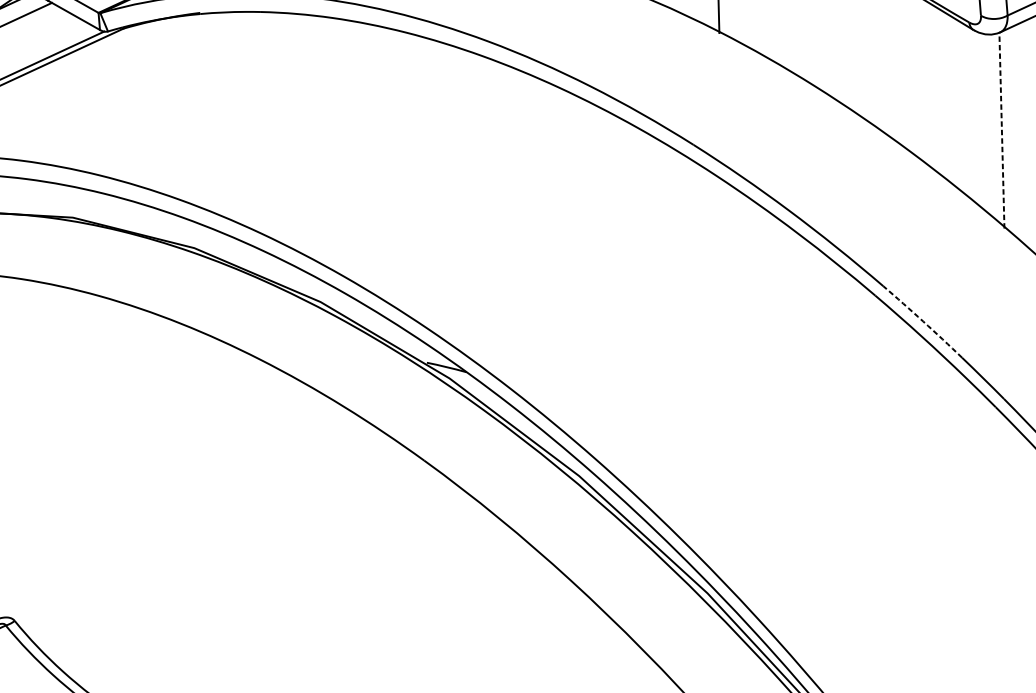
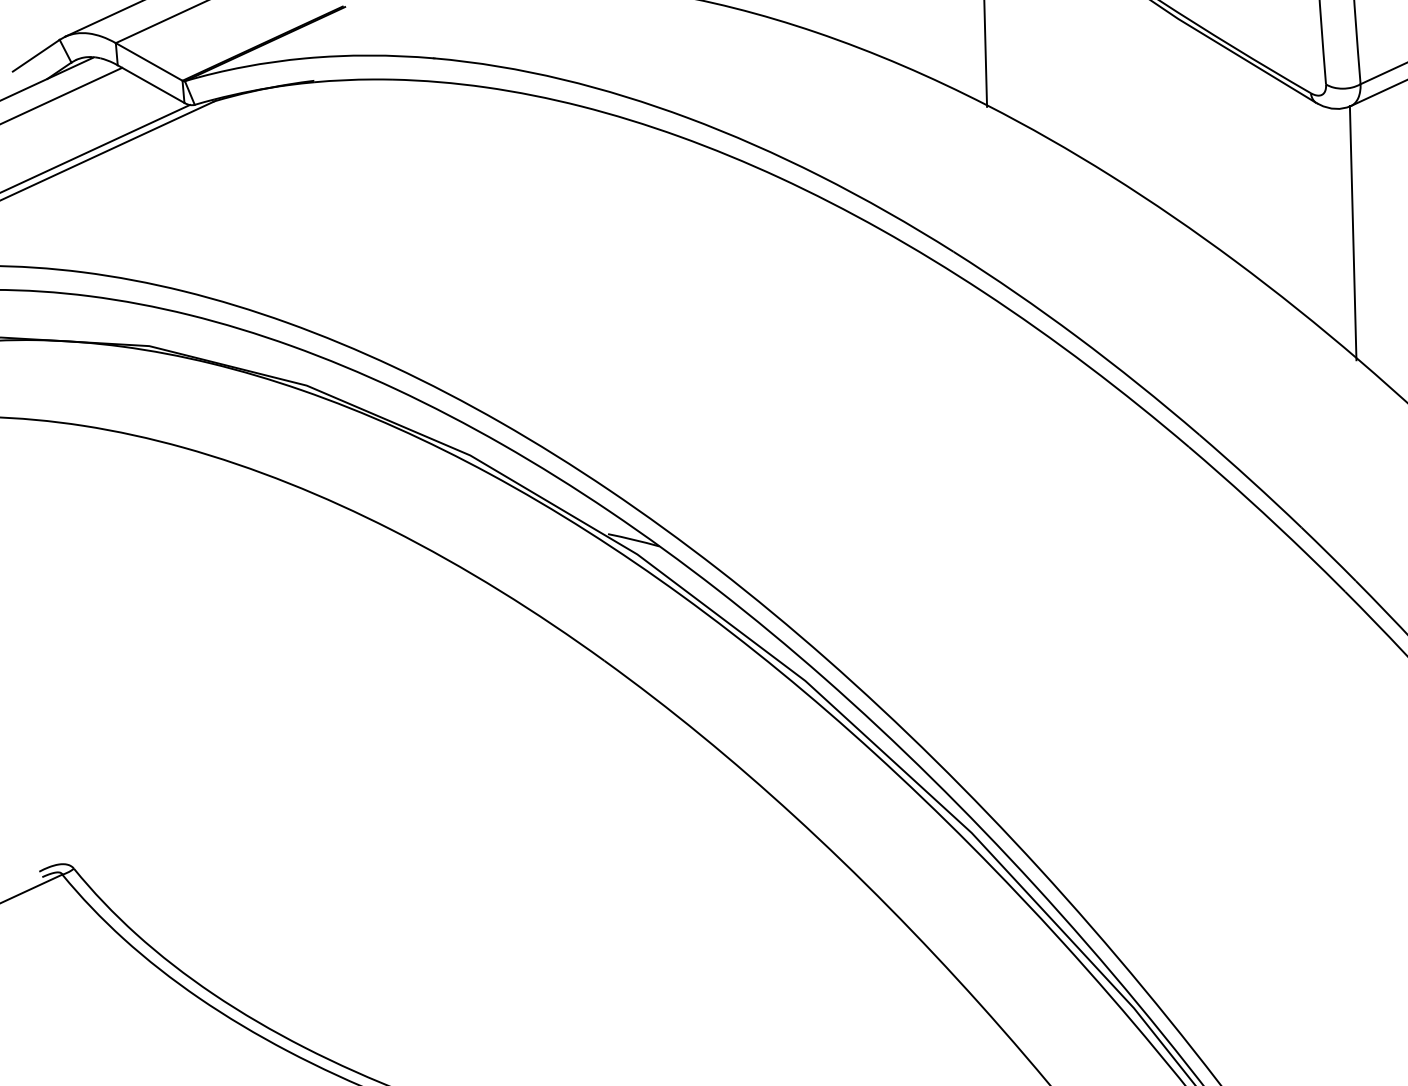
line: (1002, 129) -> (1353, 232), dashed -> solid
arc: (923, 321) -> (1251, 480), dashed -> solid

